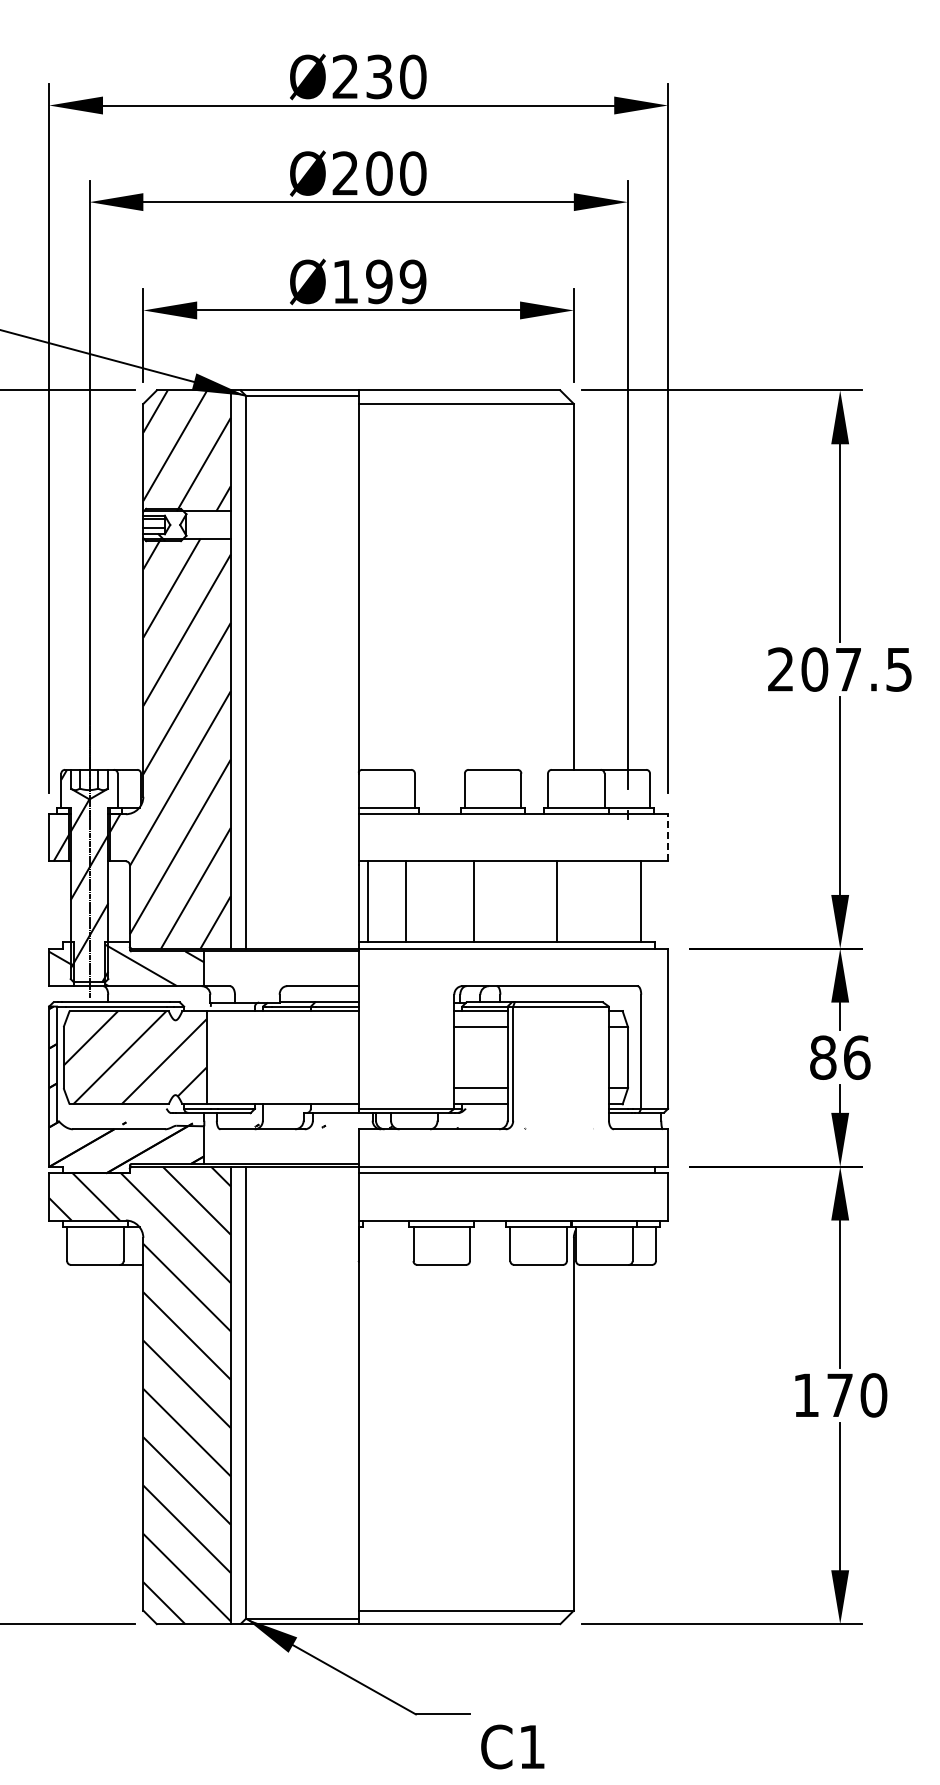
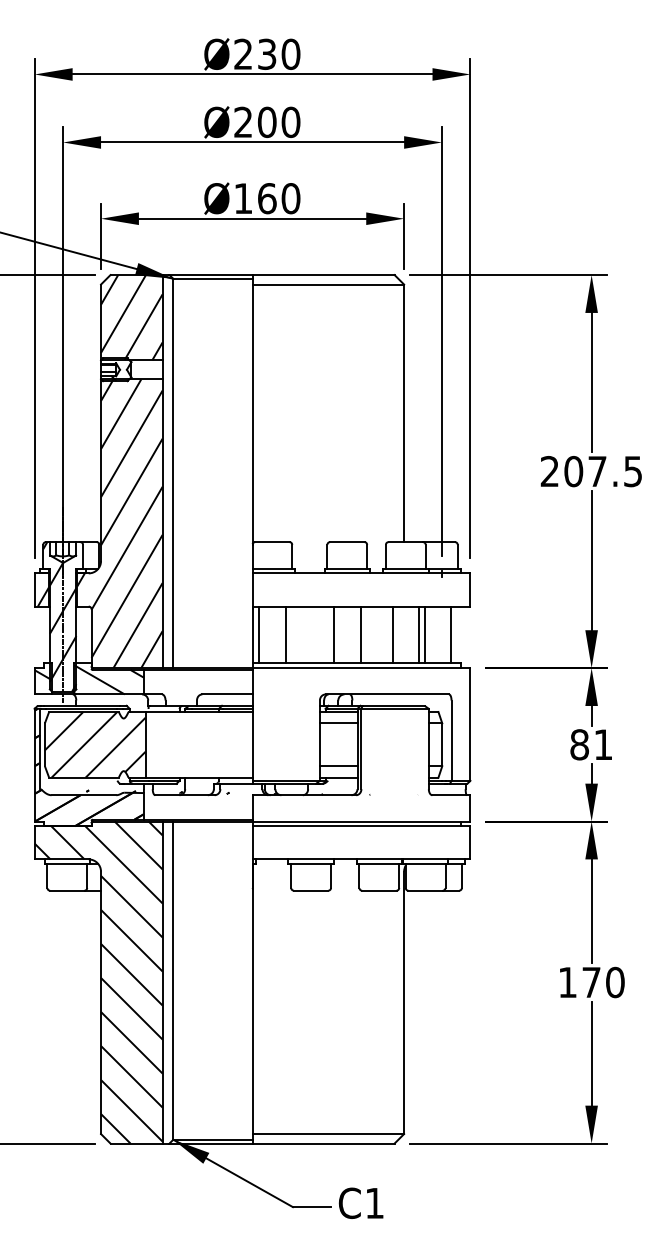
text: (396, 281) -> (279, 198), Ø199 -> Ø160
line: (668, 837) -> (470, 589), dashed -> solid
line: (511, 901) -> (360, 634), added
line: (595, 901) -> (419, 634), added
line: (602, 901) -> (424, 634), added
text: (857, 1057) -> (603, 744), 86 -> 81
text: (512, 1746) -> (360, 1202), moved

